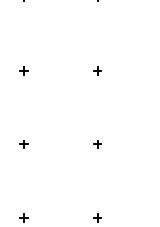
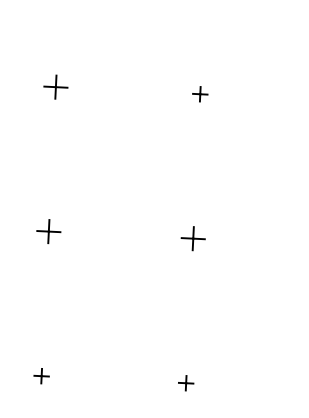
part: (23, 70) -> (54, 86), size x1.6
part: (23, 144) -> (47, 231), size x1.6
part: (97, 144) -> (193, 238), size x1.6

